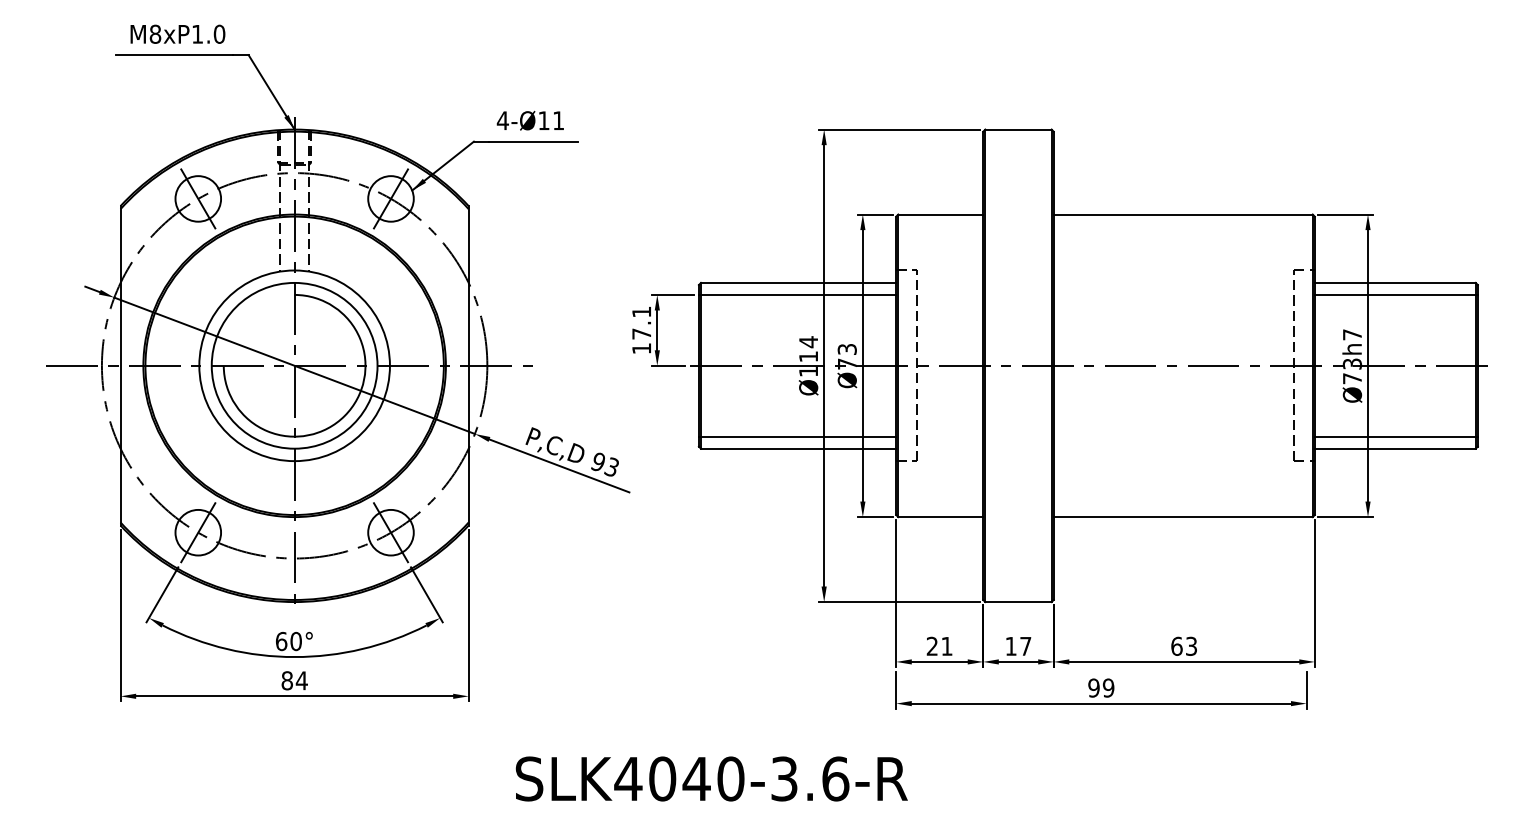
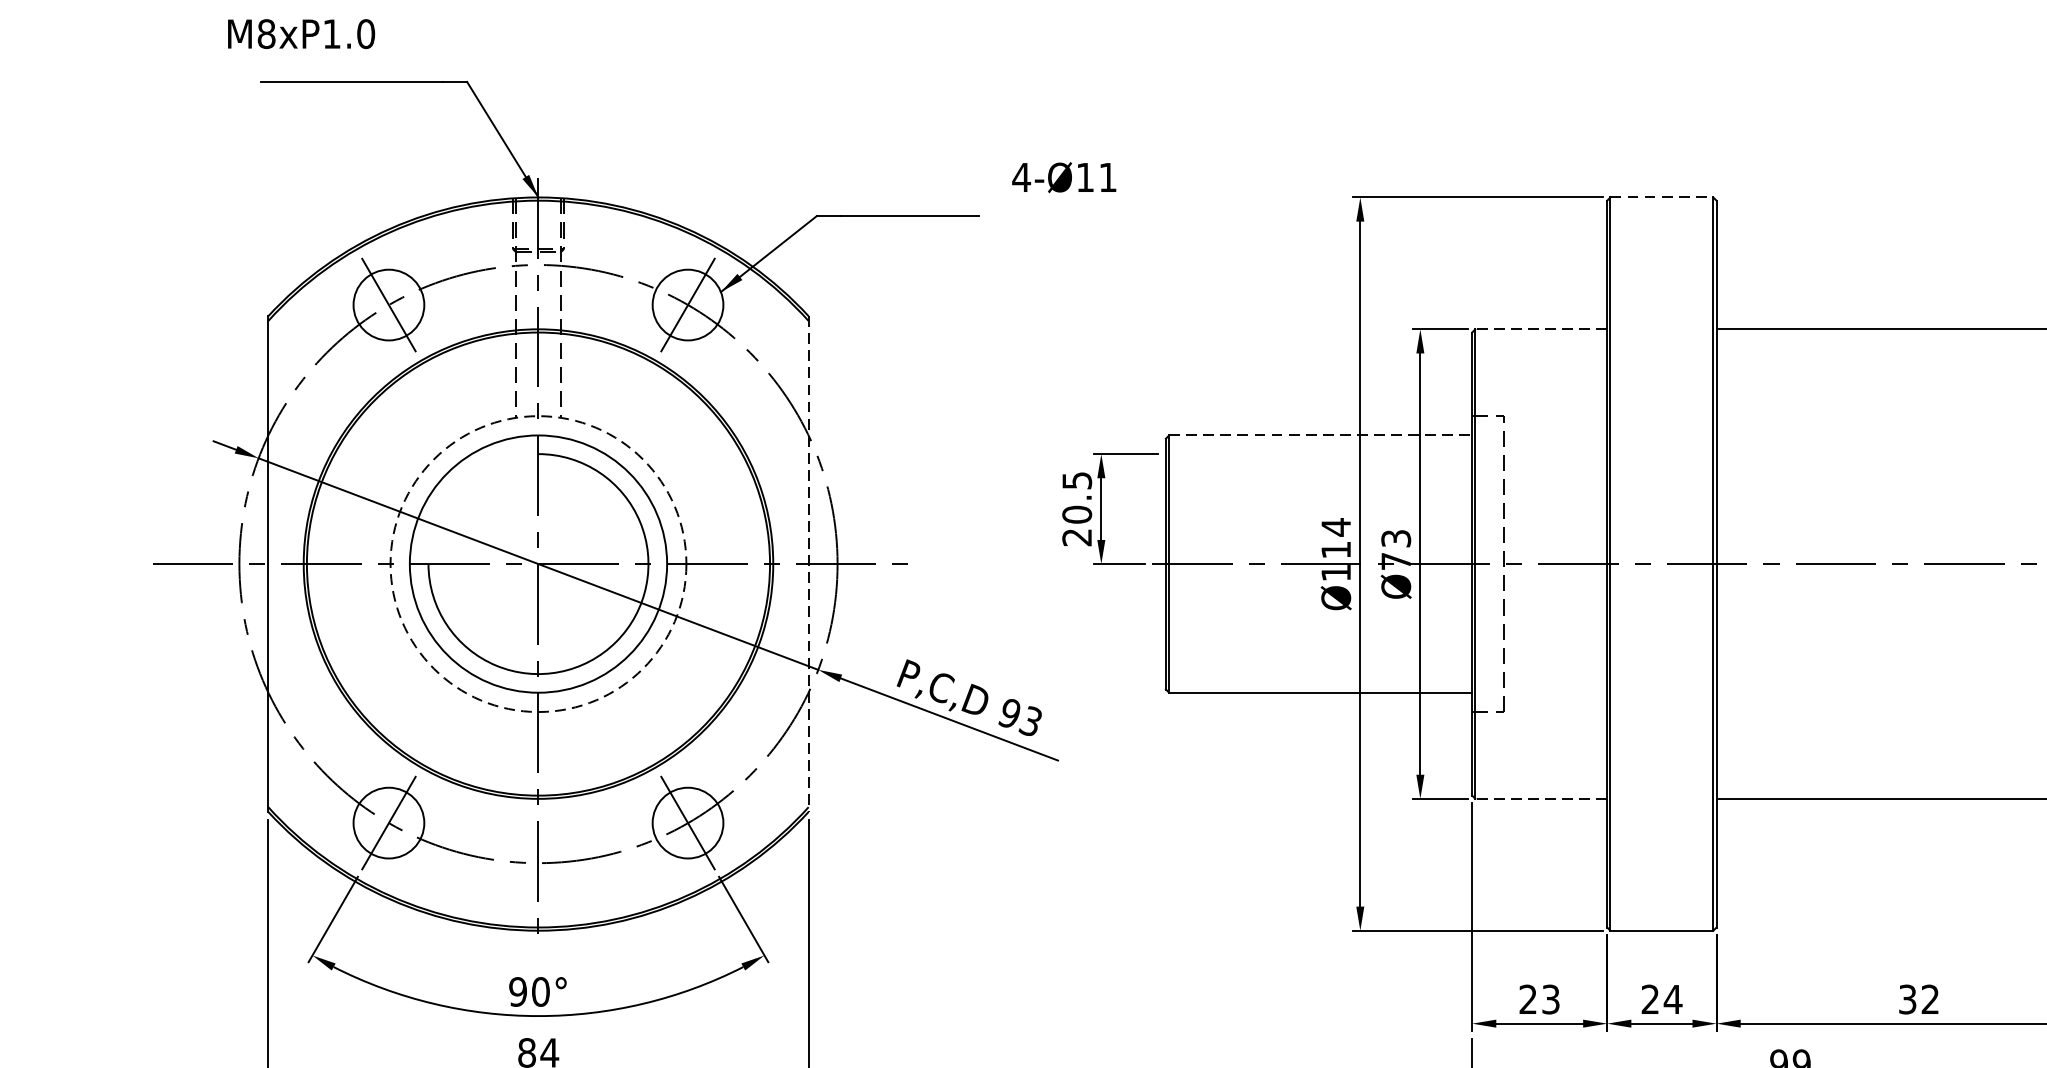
text: (177, 33) -> (300, 32), moved
text: (529, 120) -> (1062, 177), moved
line: (1019, 129) -> (1663, 197), solid -> dashed
line: (940, 214) -> (1540, 329), solid -> dashed
line: (798, 282) -> (1320, 434), solid -> dashed
line: (797, 294) -> (1318, 453), removed
text: (641, 330) -> (1076, 509), 17.1 -> 20.5
circle: (294, 365) -> (538, 563), solid -> dashed
line: (468, 365) -> (808, 563), solid -> dashed
line: (797, 436) -> (1318, 673), removed
line: (940, 517) -> (1540, 799), solid -> dashed
text: (281, 641) -> (518, 991), 60° -> 90°
text: (946, 645) -> (1550, 998), 21 -> 23
text: (1018, 645) -> (1661, 998), 17 -> 24
text: (1183, 645) -> (1917, 998), 63 -> 32

